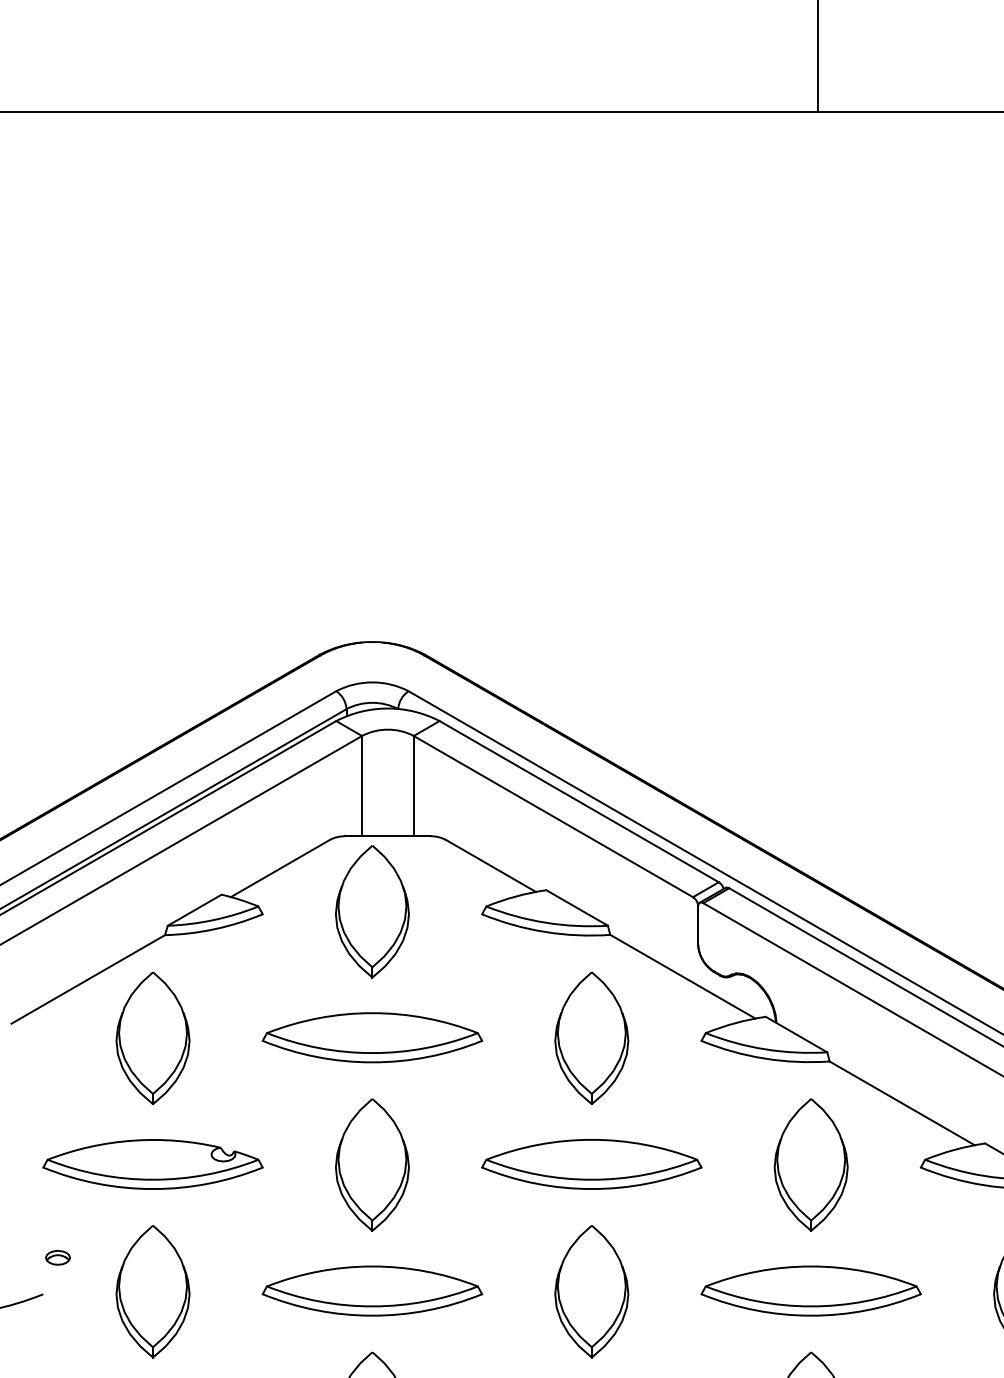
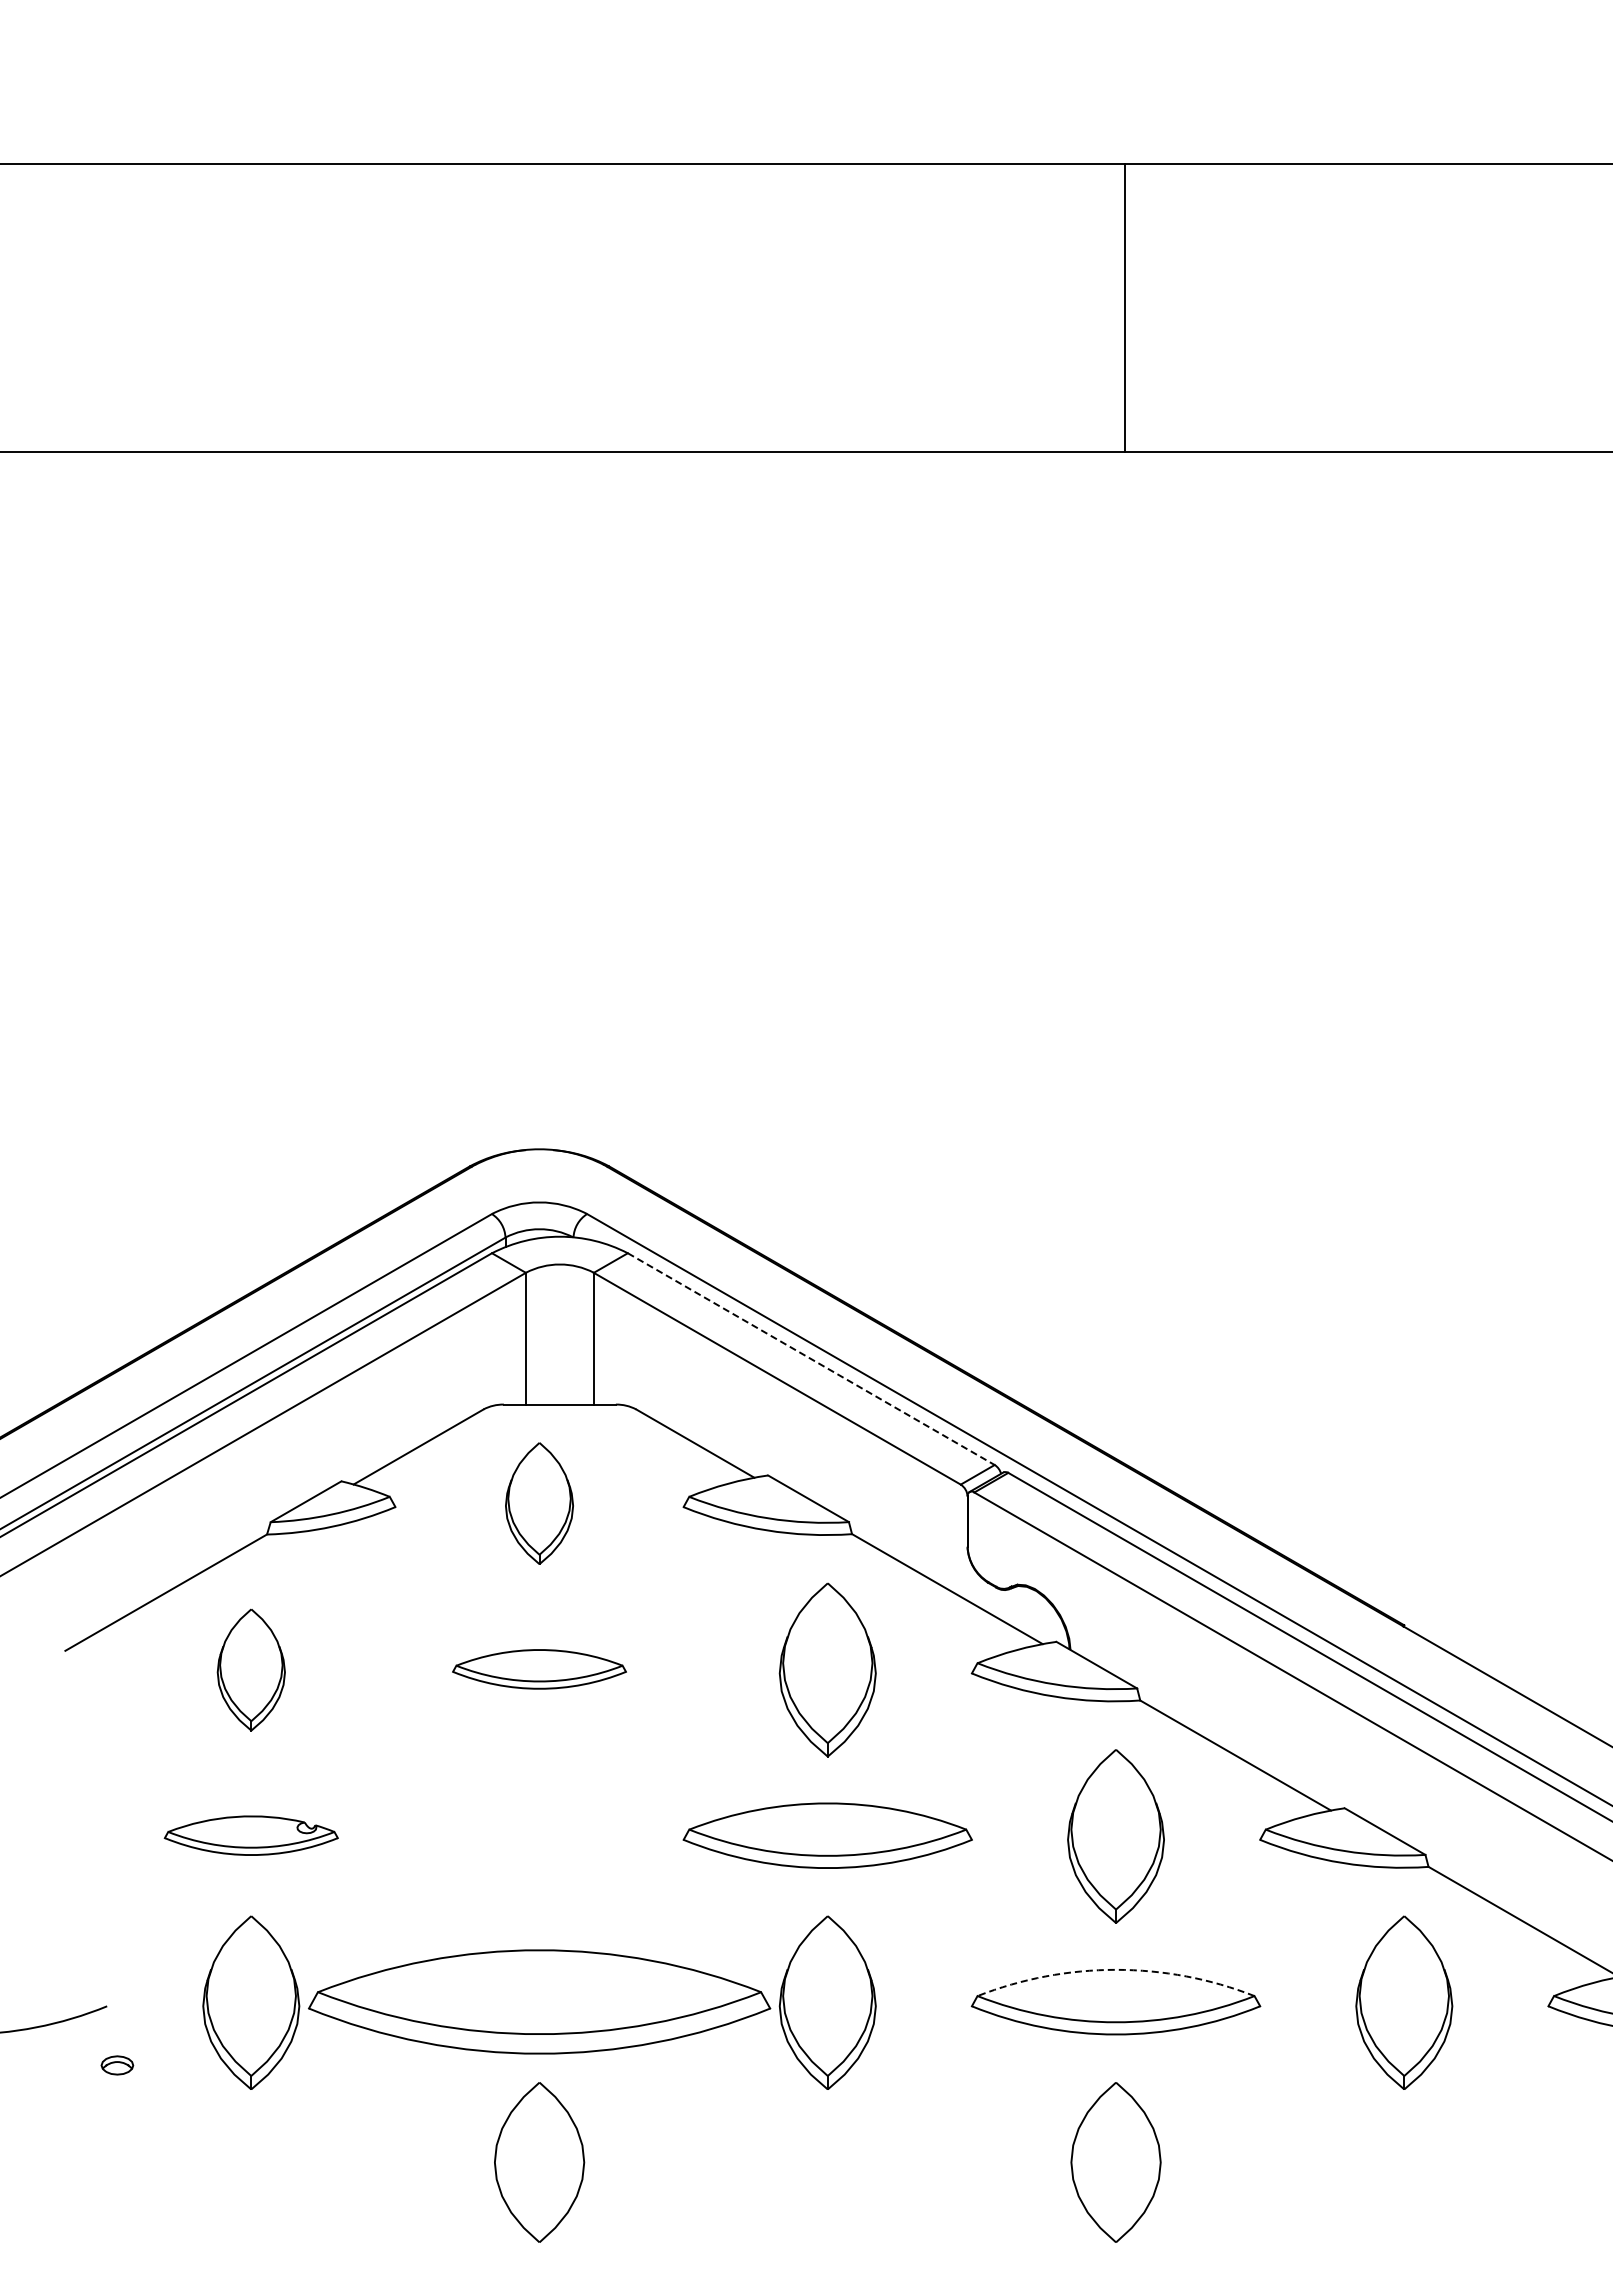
line: (579, 801) -> (811, 1359), solid -> dashed
part: (372, 911) -> (539, 1503), size x0.7
part: (153, 1037) -> (251, 1669), size x0.7
part: (372, 1037) -> (539, 1669), size x0.6
part: (153, 1164) -> (251, 1835), size x0.6
part: (372, 1164) -> (539, 1836), removed
part: (58, 1257) -> (117, 2065), moved
arc: (811, 1266) -> (1116, 1969), solid -> dashed
part: (372, 1291) -> (539, 2002), size x1.6

